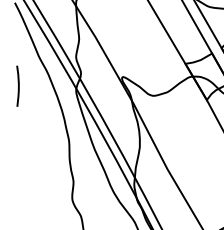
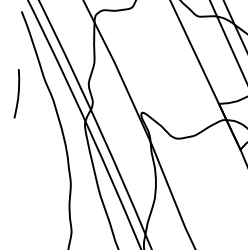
line: (18, 85) -> (18, 92), moved

